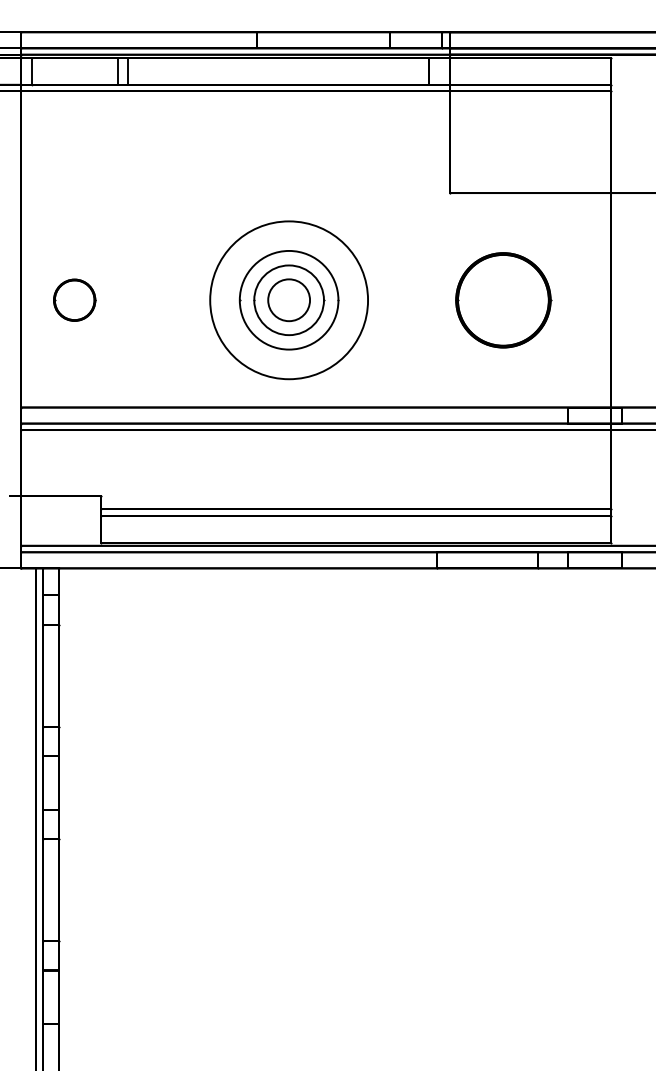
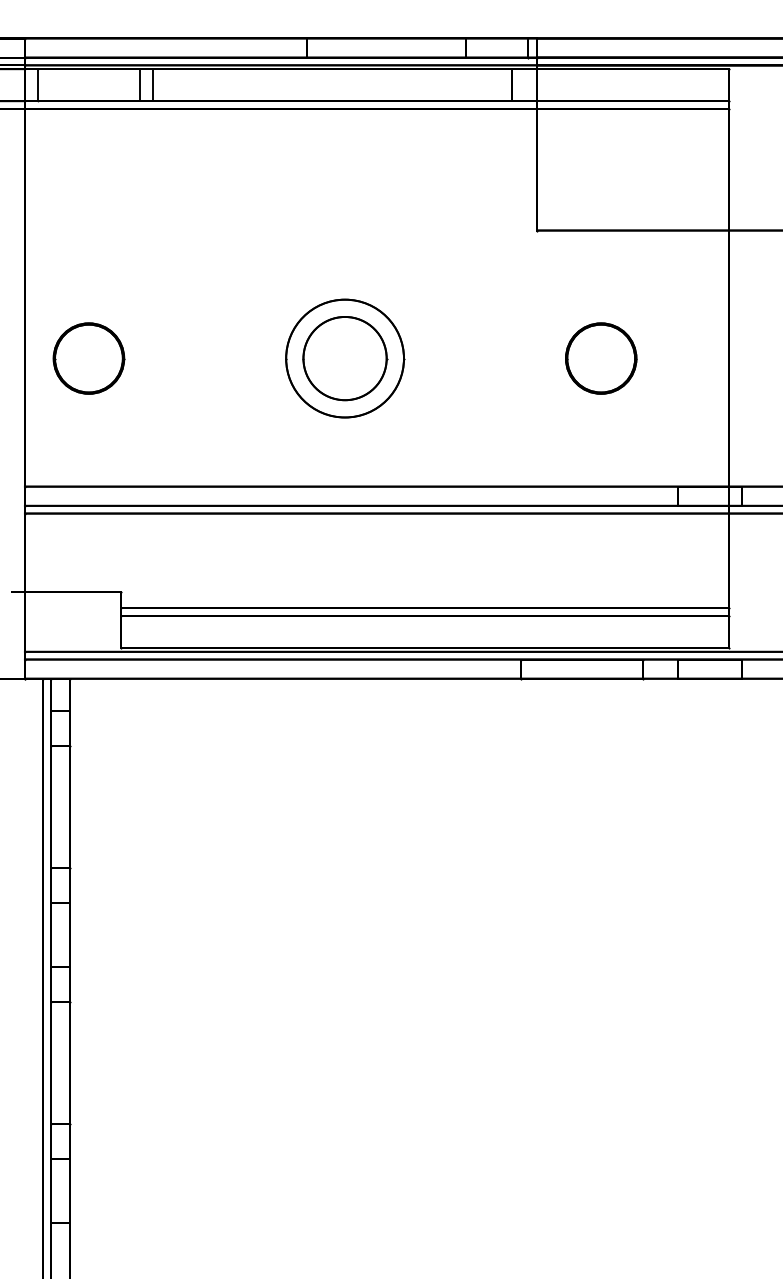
part: (74, 300) -> (88, 358), size x1.43
circle: (288, 300) -> (344, 358), size x0.62
circle: (288, 300) -> (344, 358), size x1.67
part: (503, 300) -> (601, 358), size x0.62

